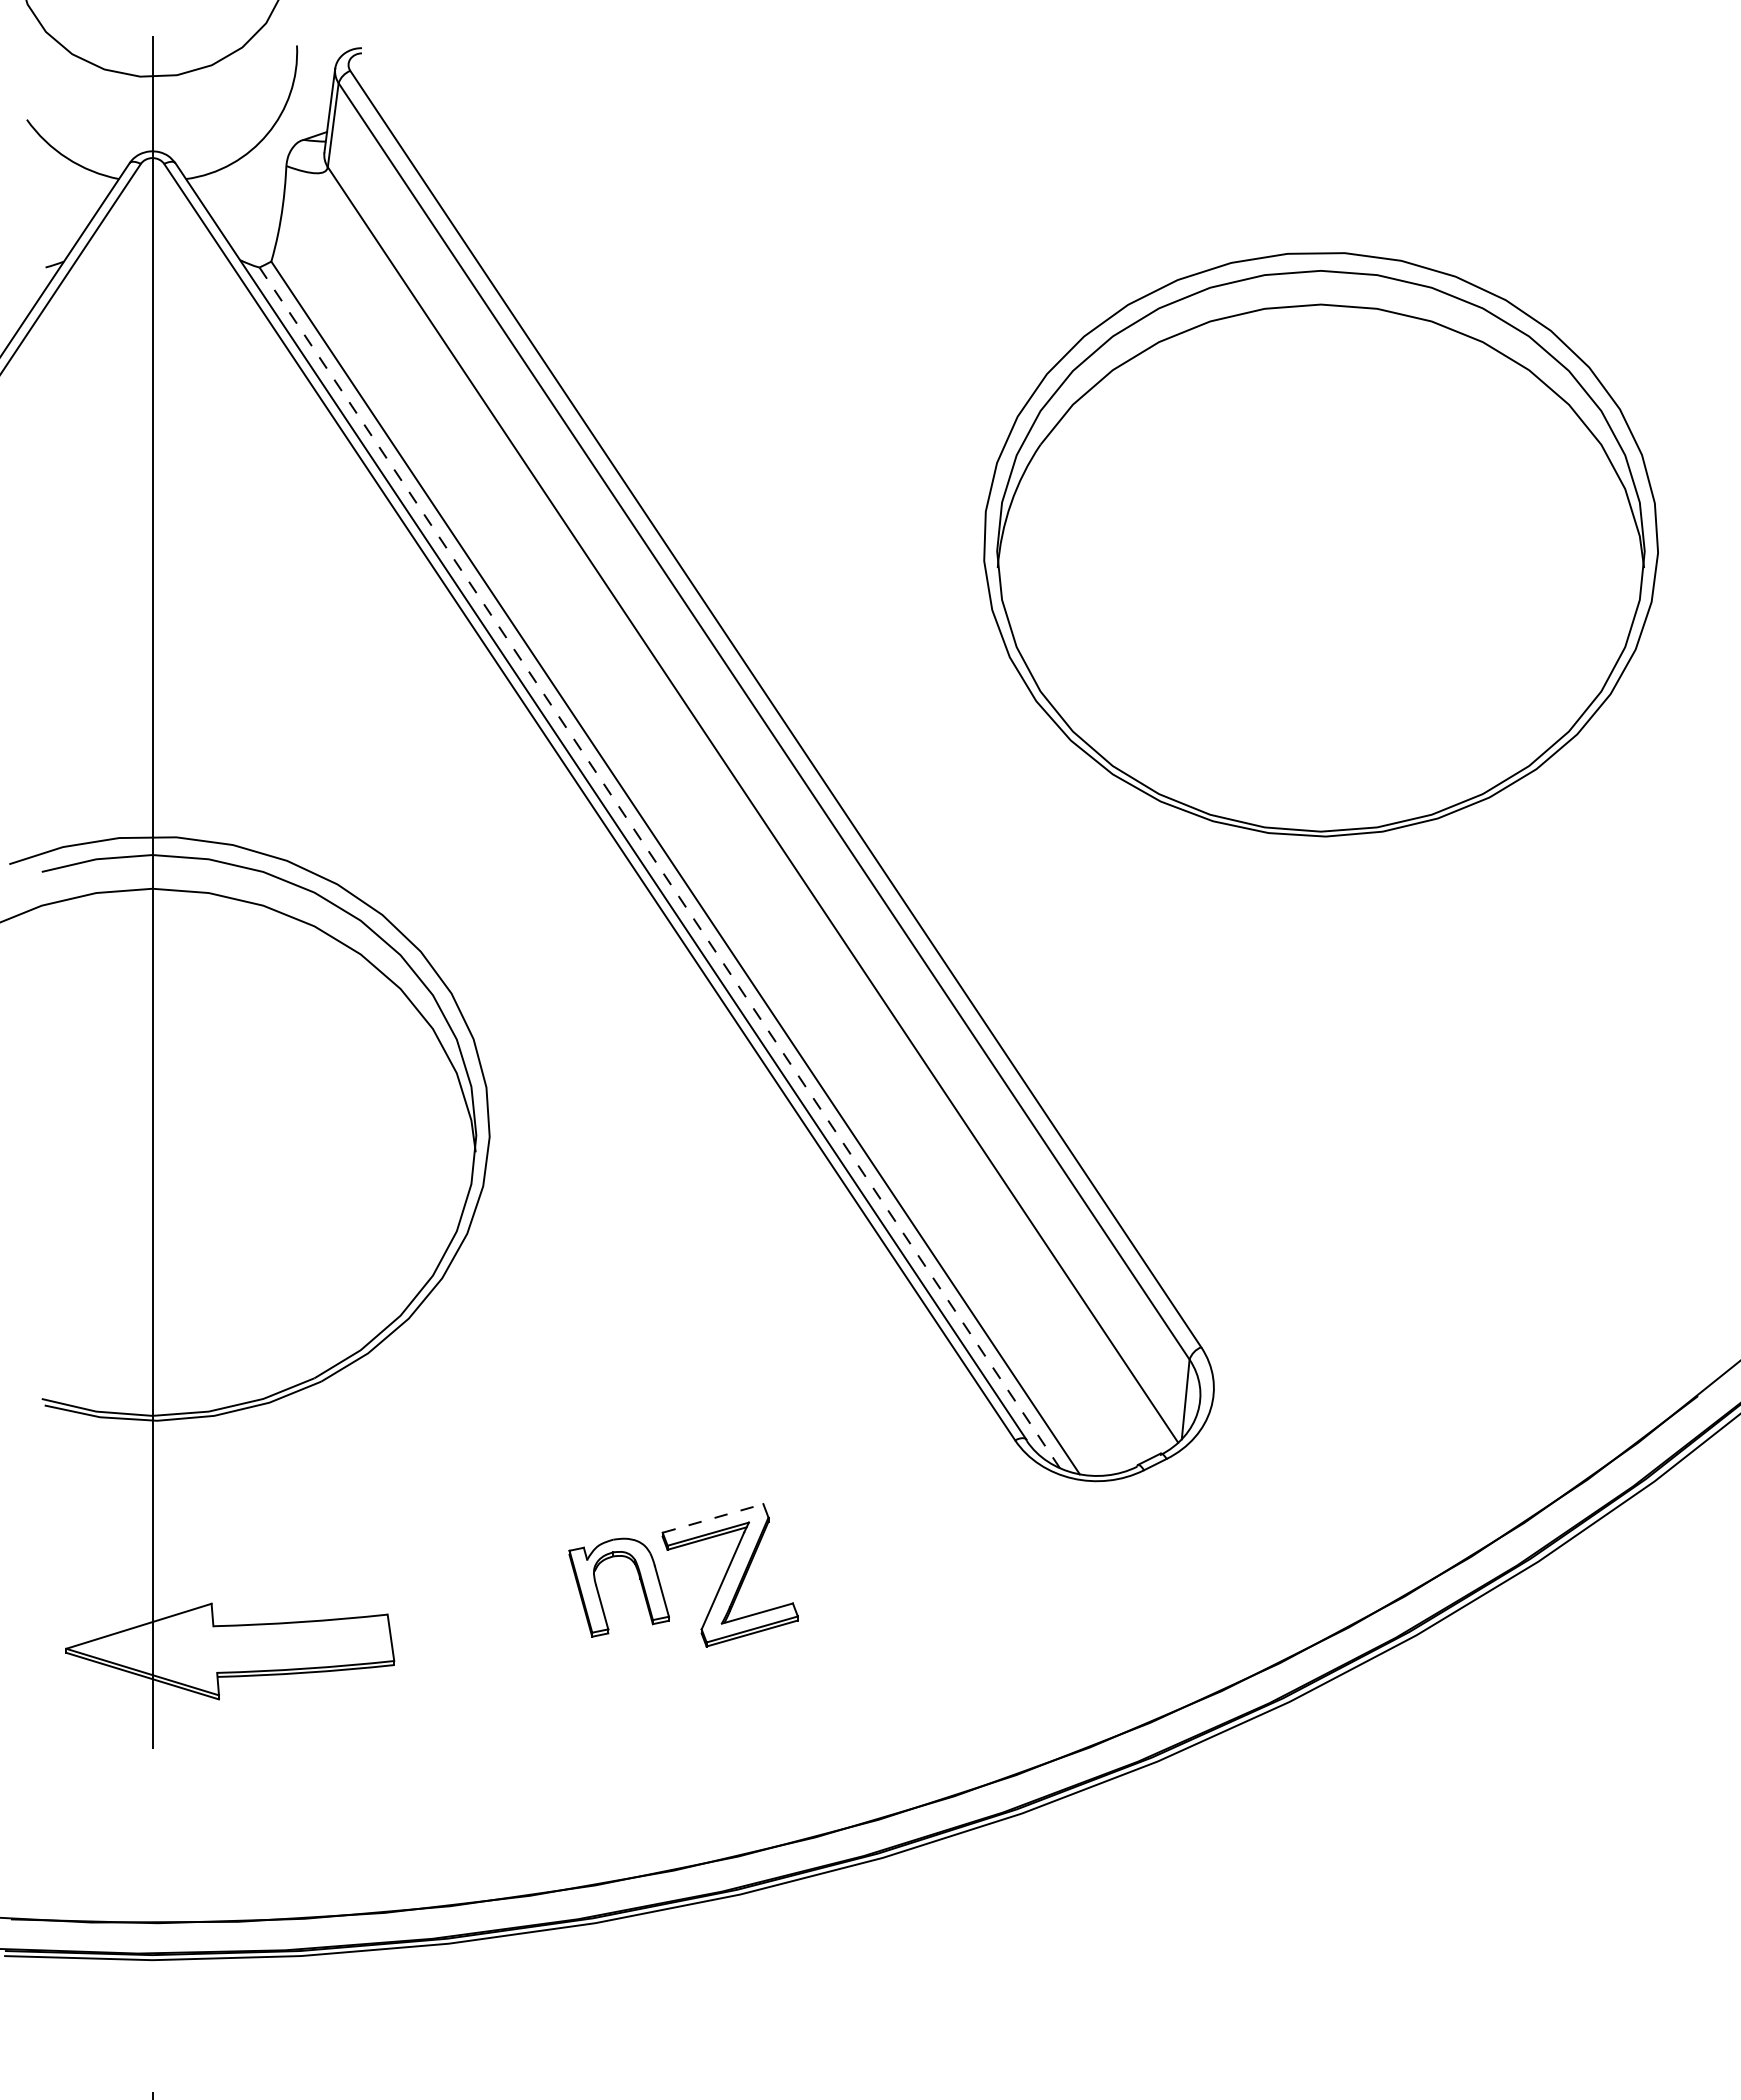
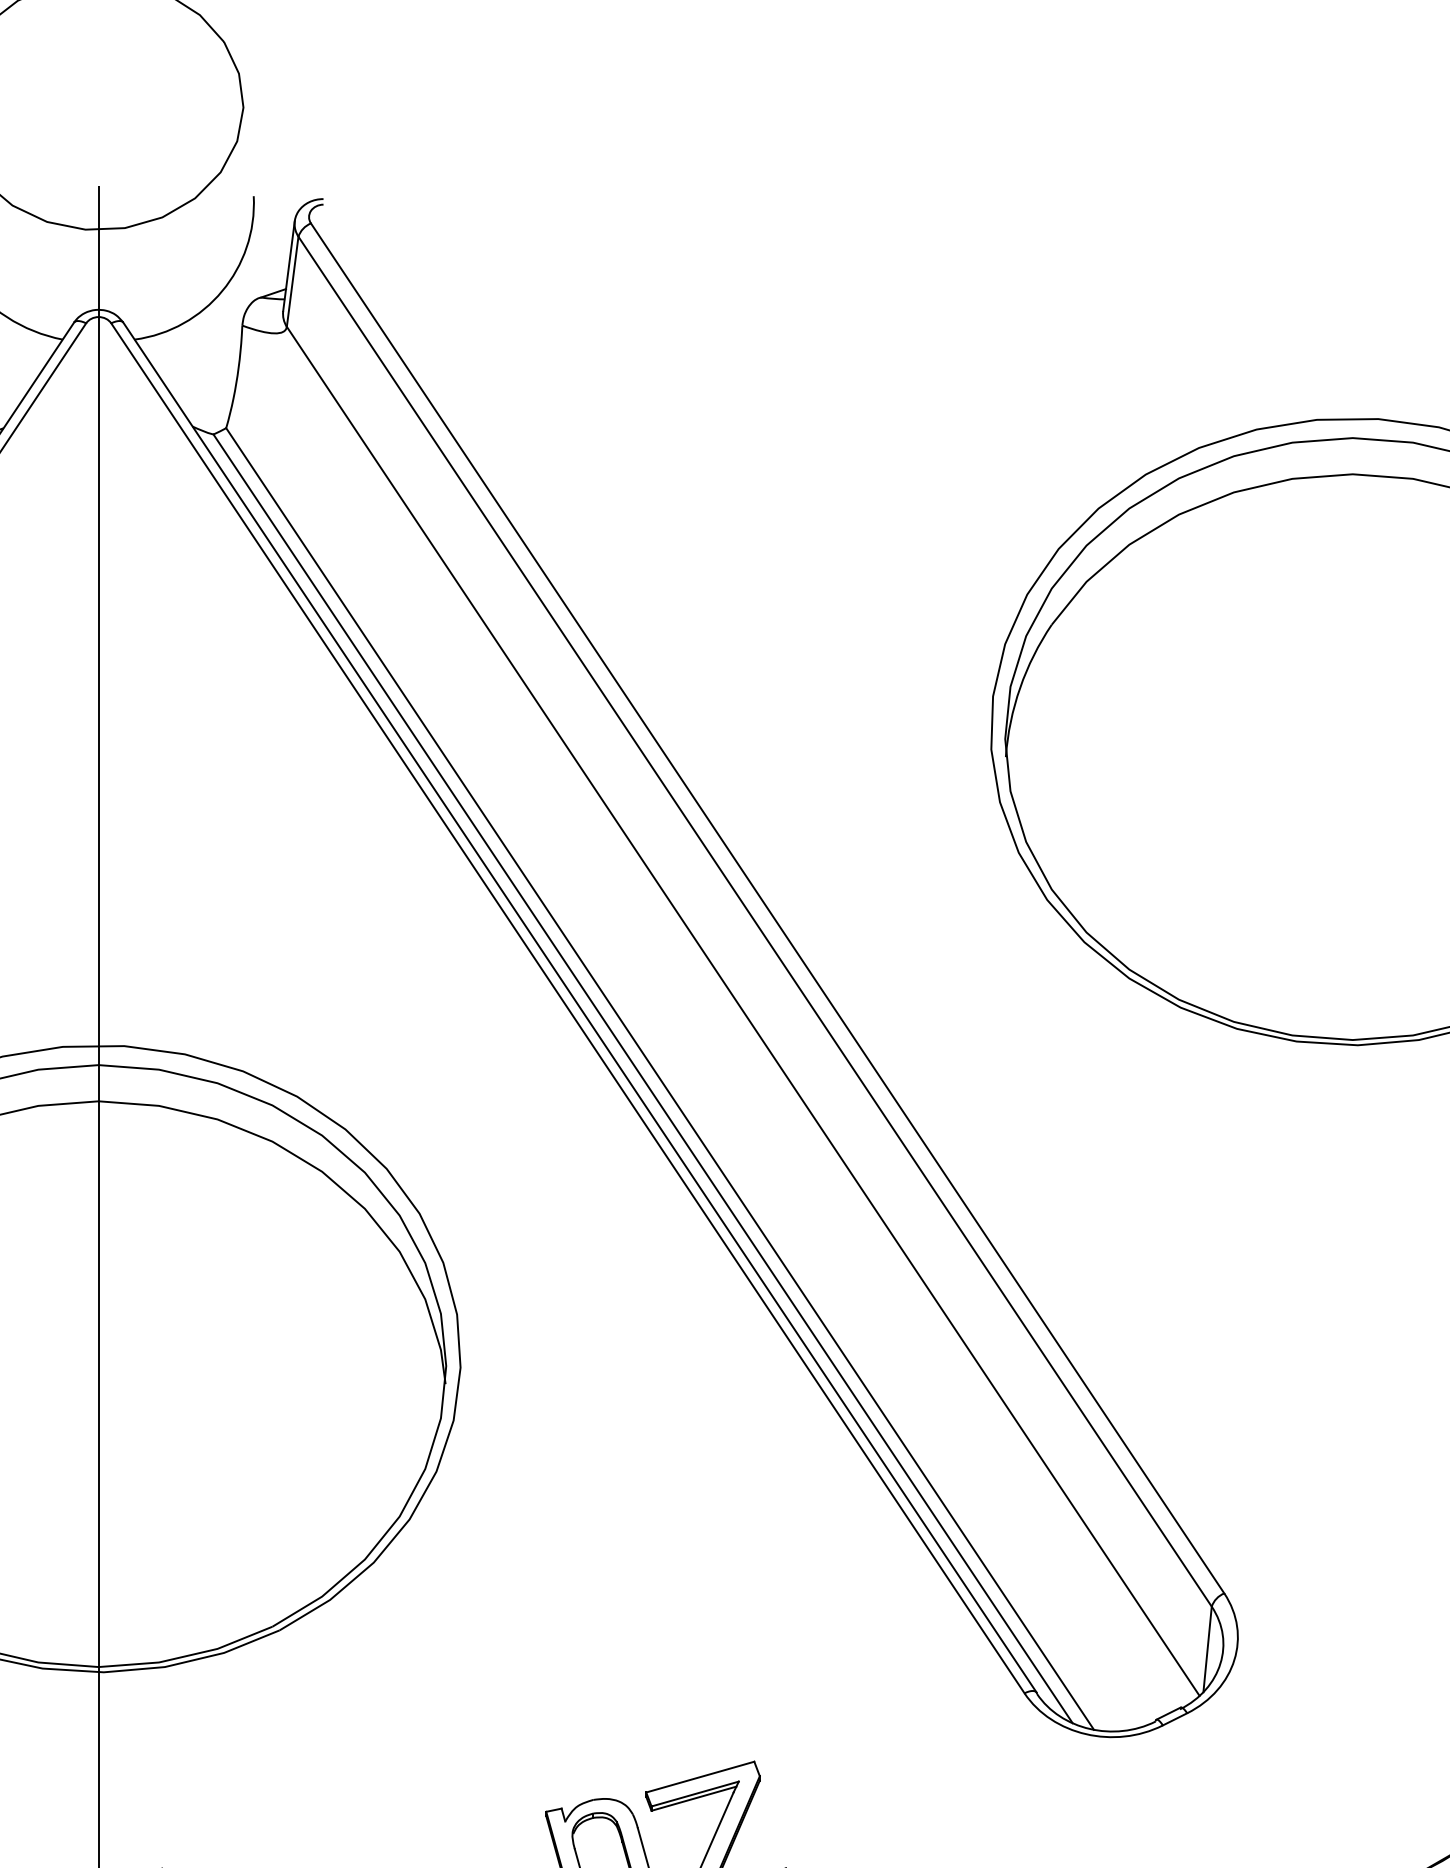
line: (659, 867) -> (642, 1078), dashed -> solid
line: (713, 1518) -> (700, 1777), dashed -> solid

